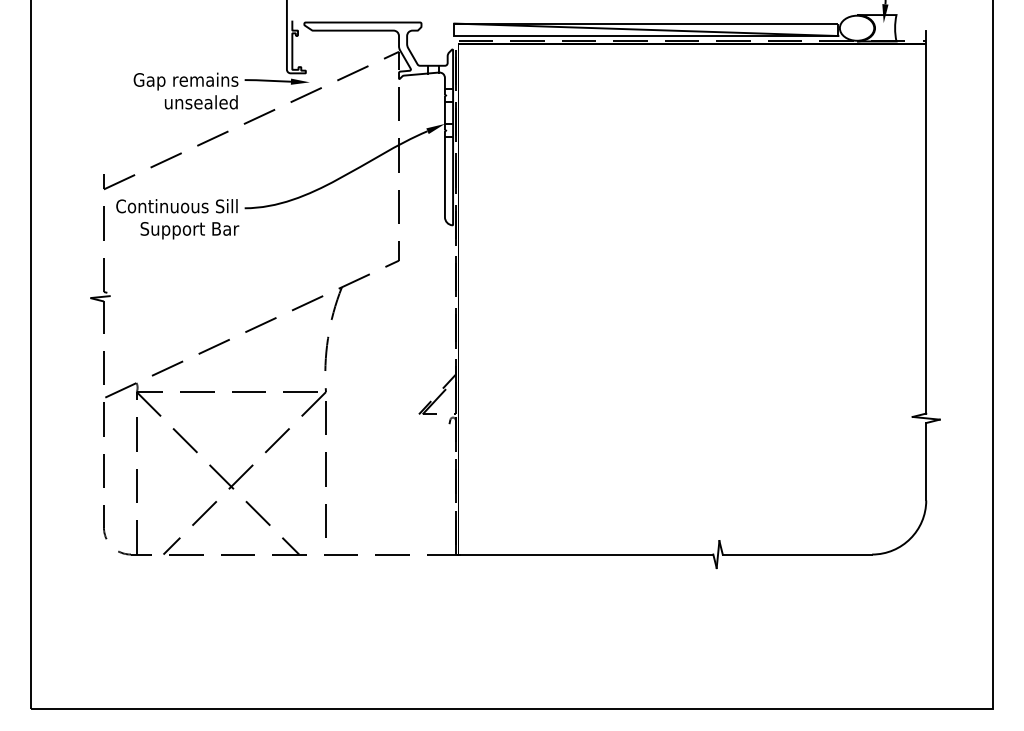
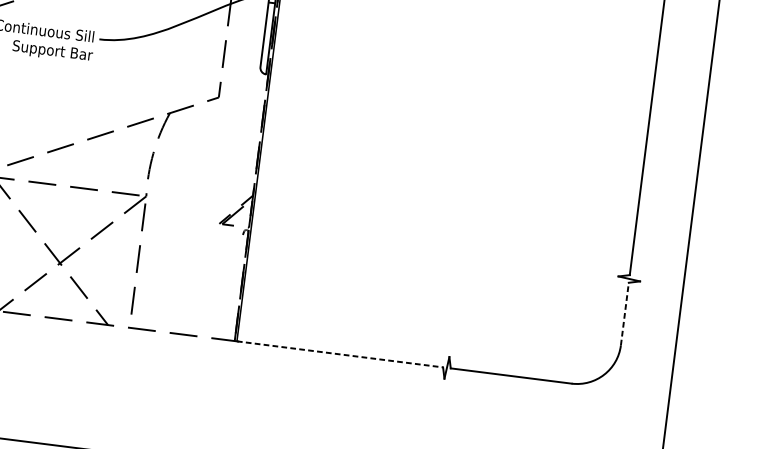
line: (926, 461) -> (625, 313), solid -> dashed
line: (586, 554) -> (340, 354), solid -> dashed

